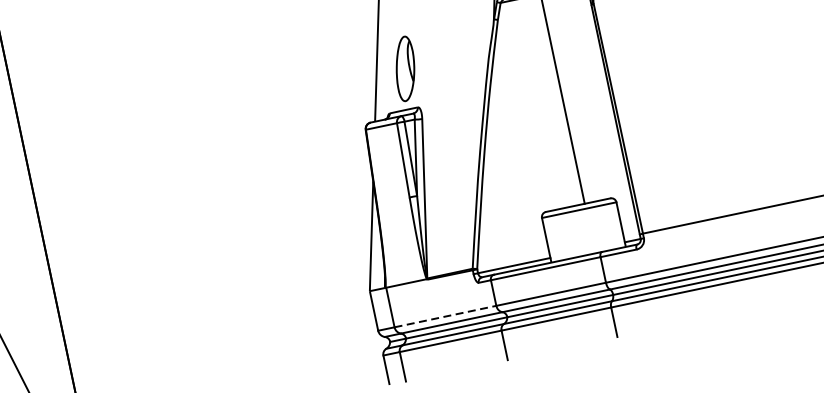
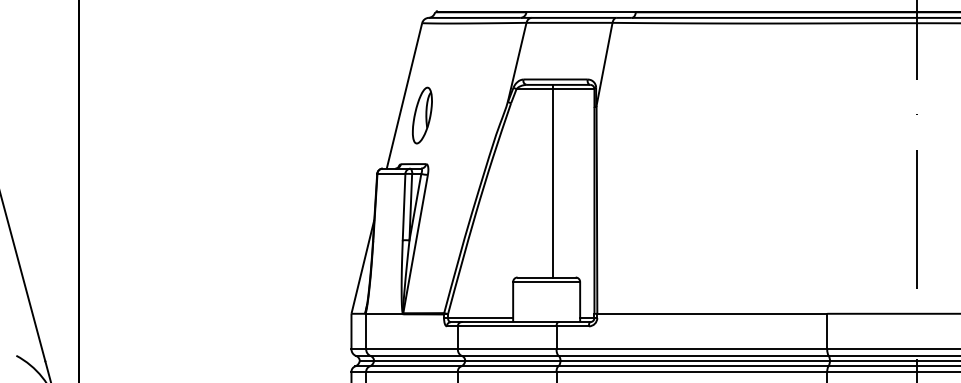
part: (405, 68) -> (422, 115), moved
line: (446, 316) -> (412, 349), dashed -> solid

